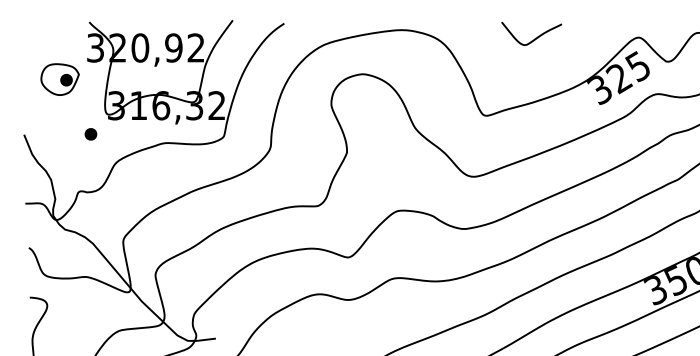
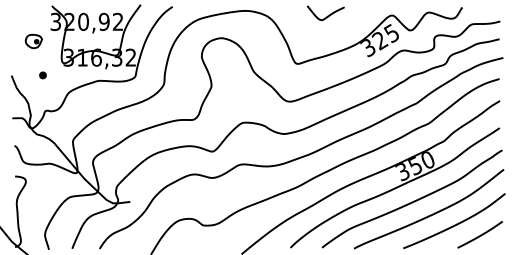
part: (59, 79) -> (33, 41), size x0.7
part: (90, 134) -> (42, 75), moved

